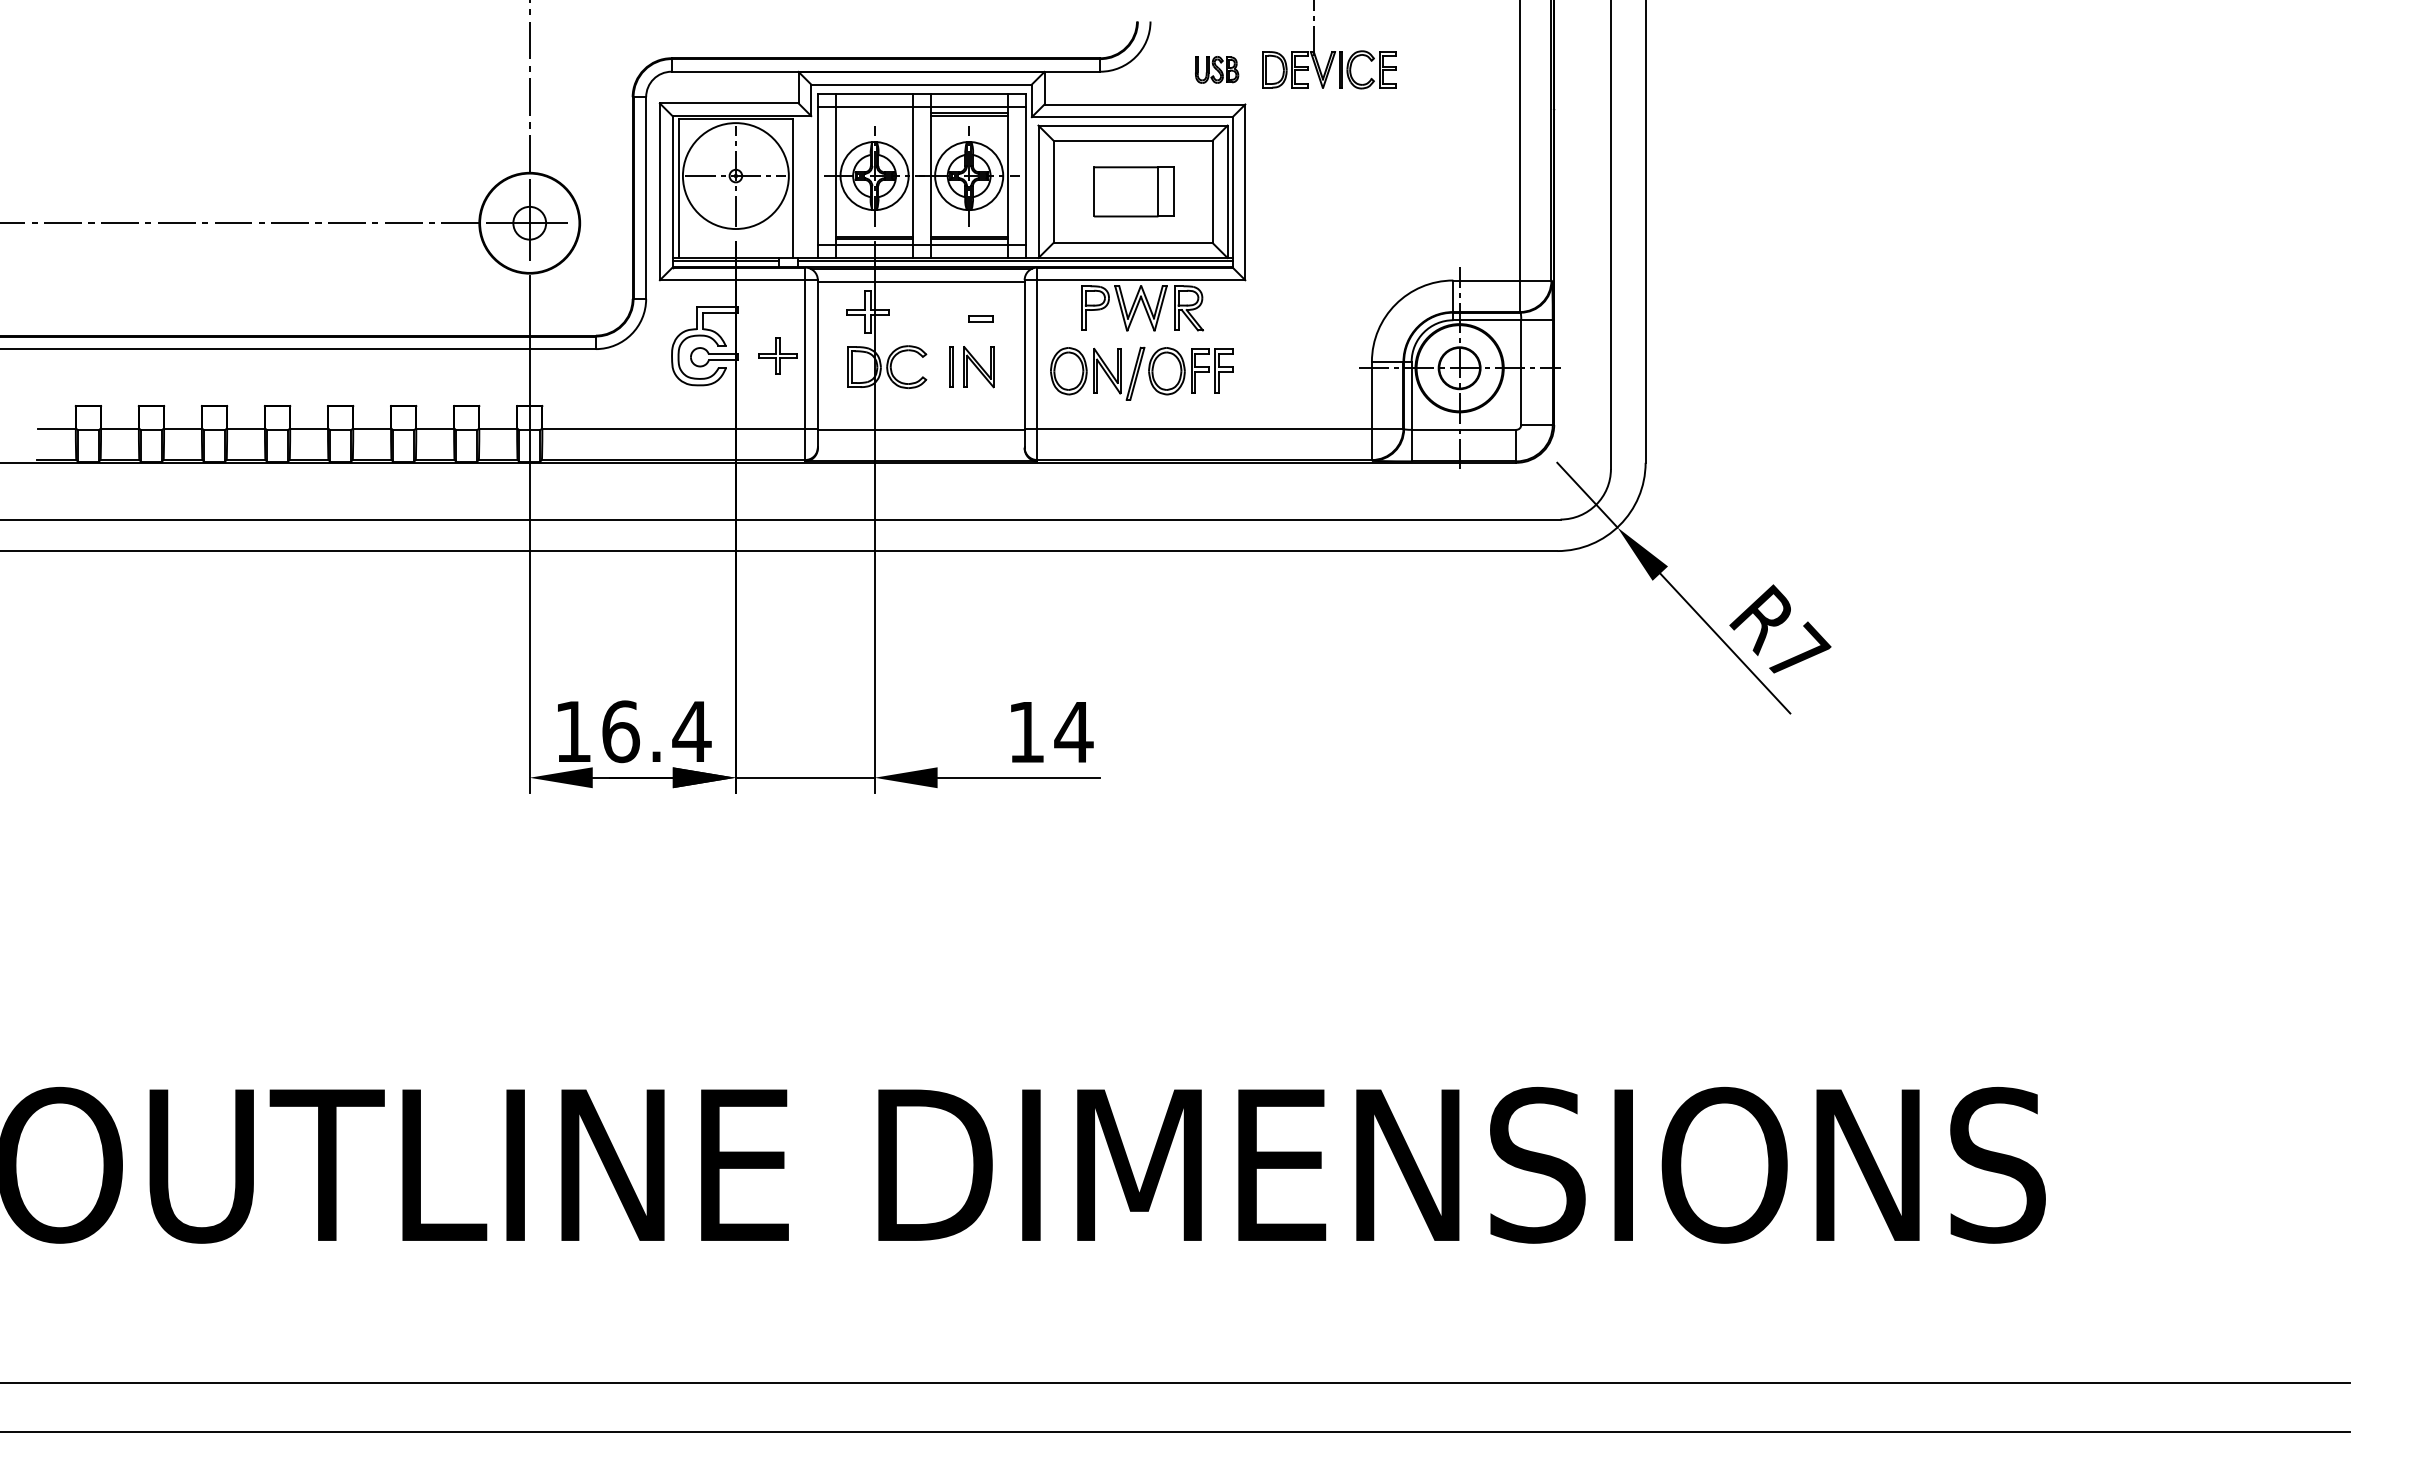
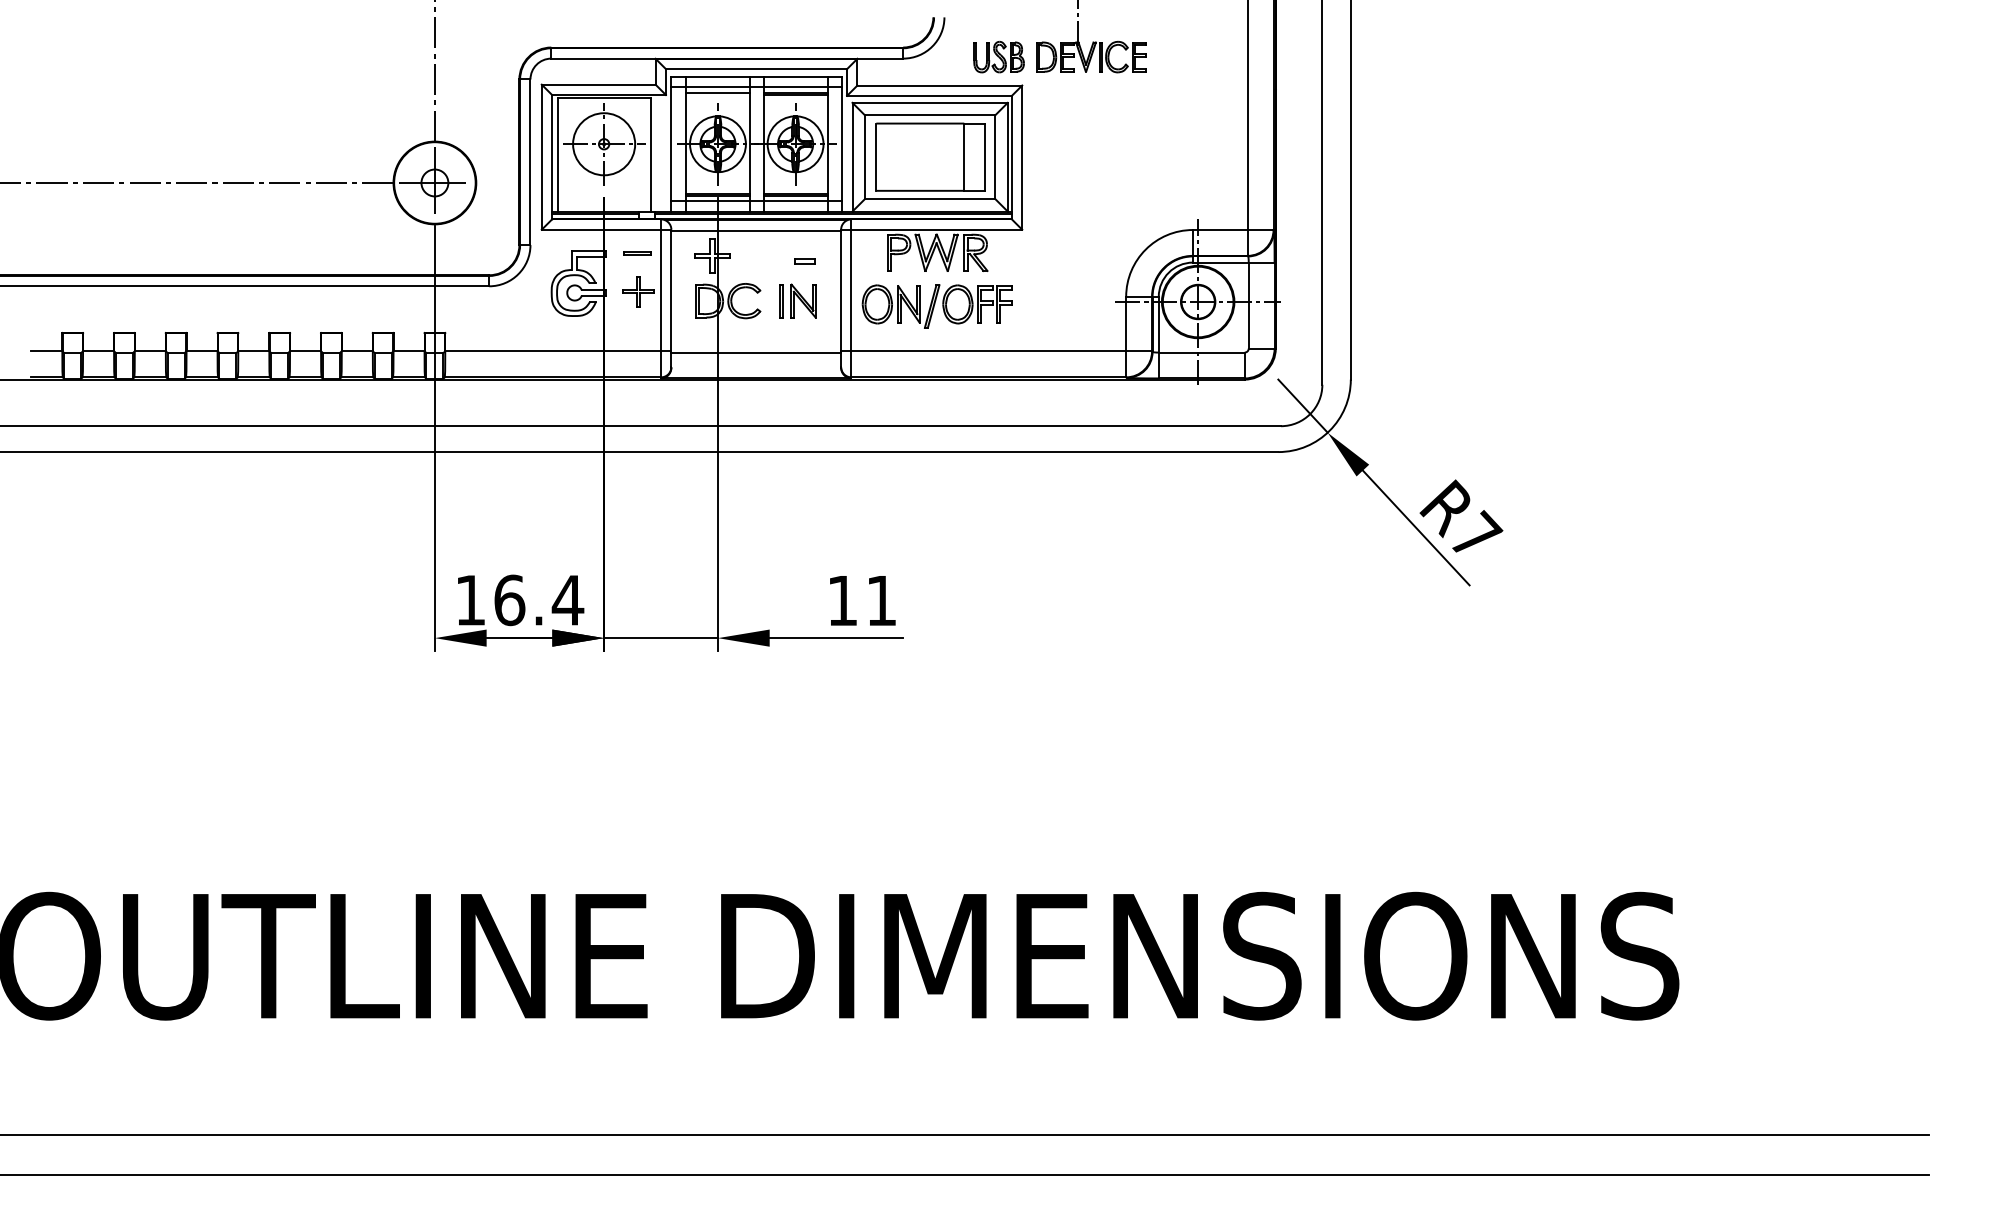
part: (1216, 69) -> (998, 56), size x1.43
line: (874, 113) -> (717, 92), added
circle: (735, 175) -> (603, 143), size x0.71
part: (1133, 191) -> (930, 156), size x1.67
part: (776, 309) -> (637, 253), added
text: (1073, 732) -> (881, 600), 14 -> 11

